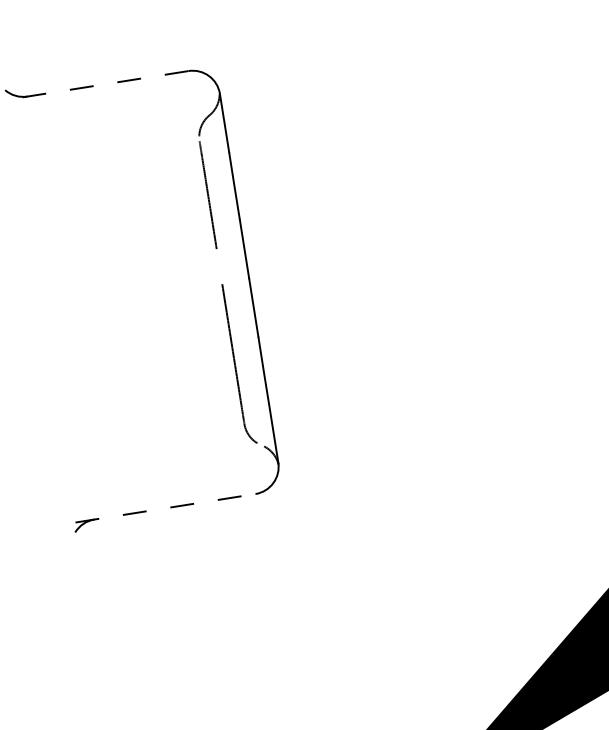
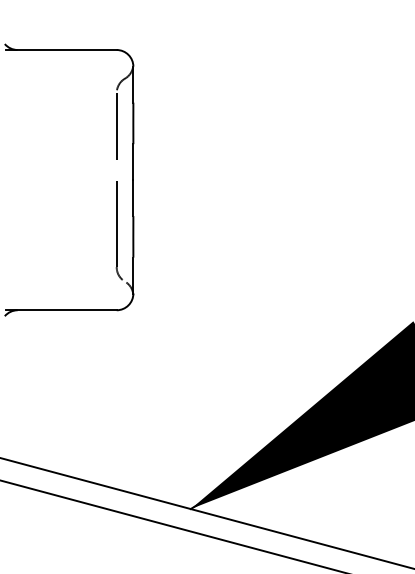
line: (97, 86) -> (60, 50), dashed -> solid
line: (165, 508) -> (61, 310), dashed -> solid

